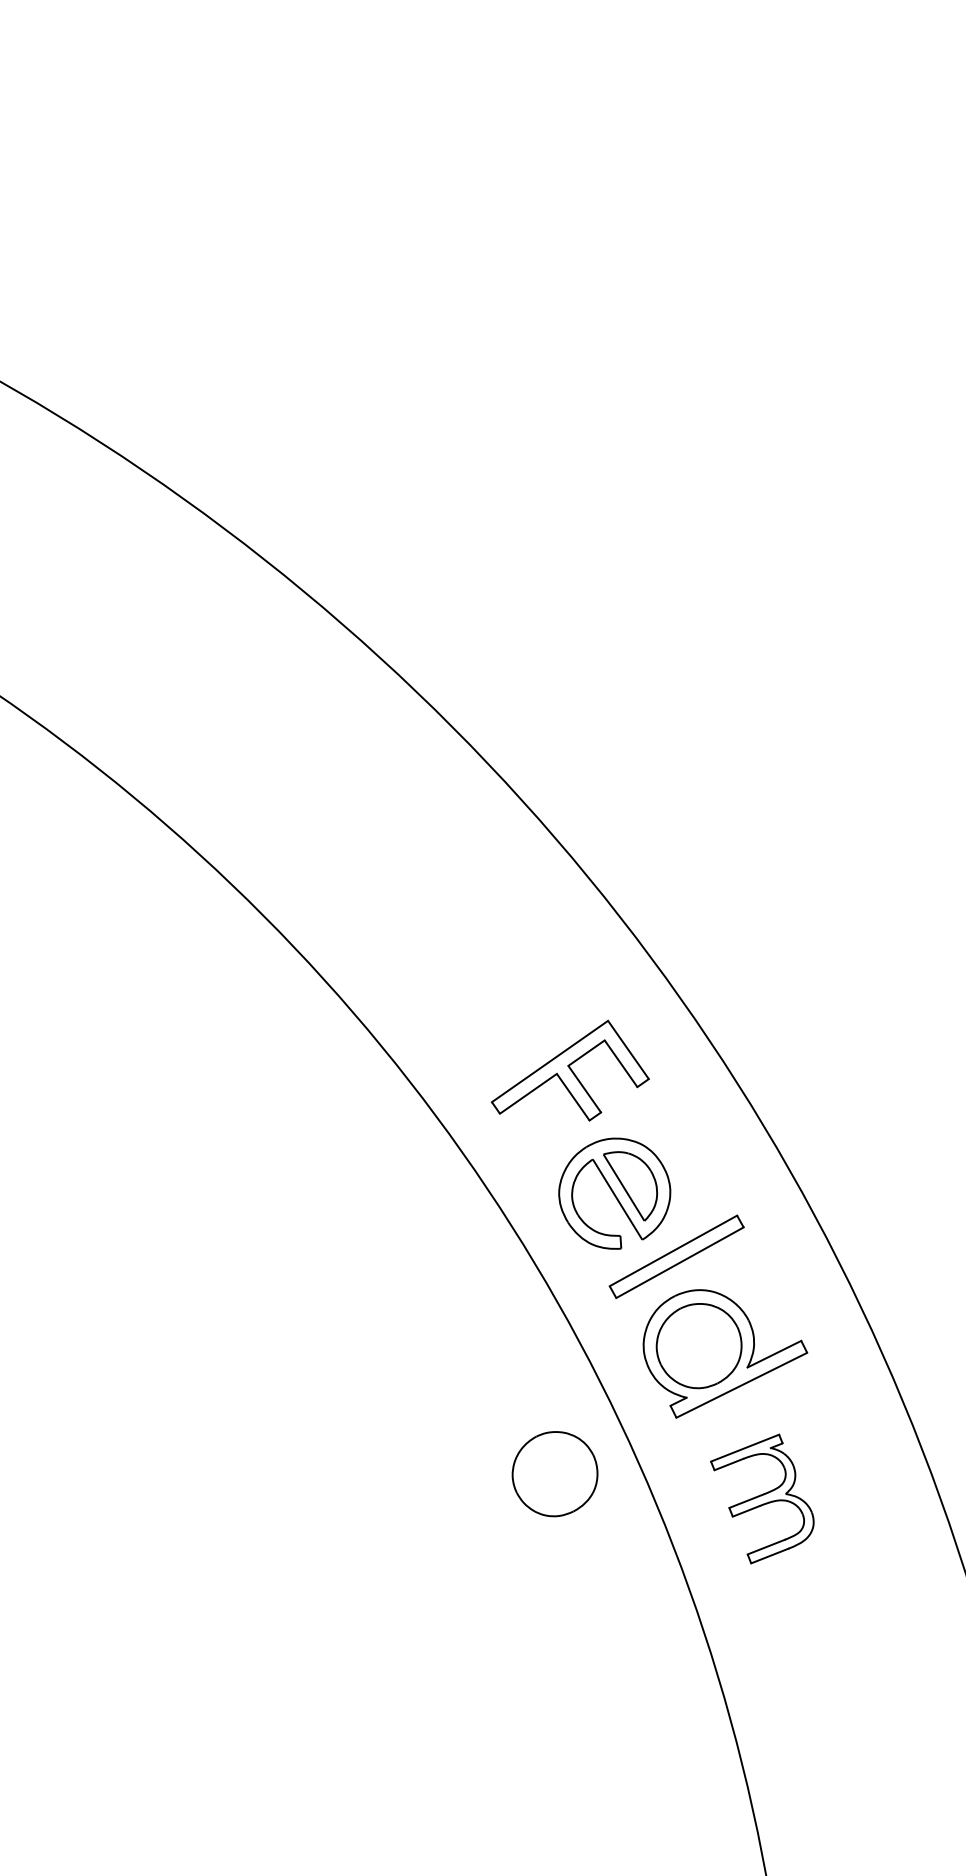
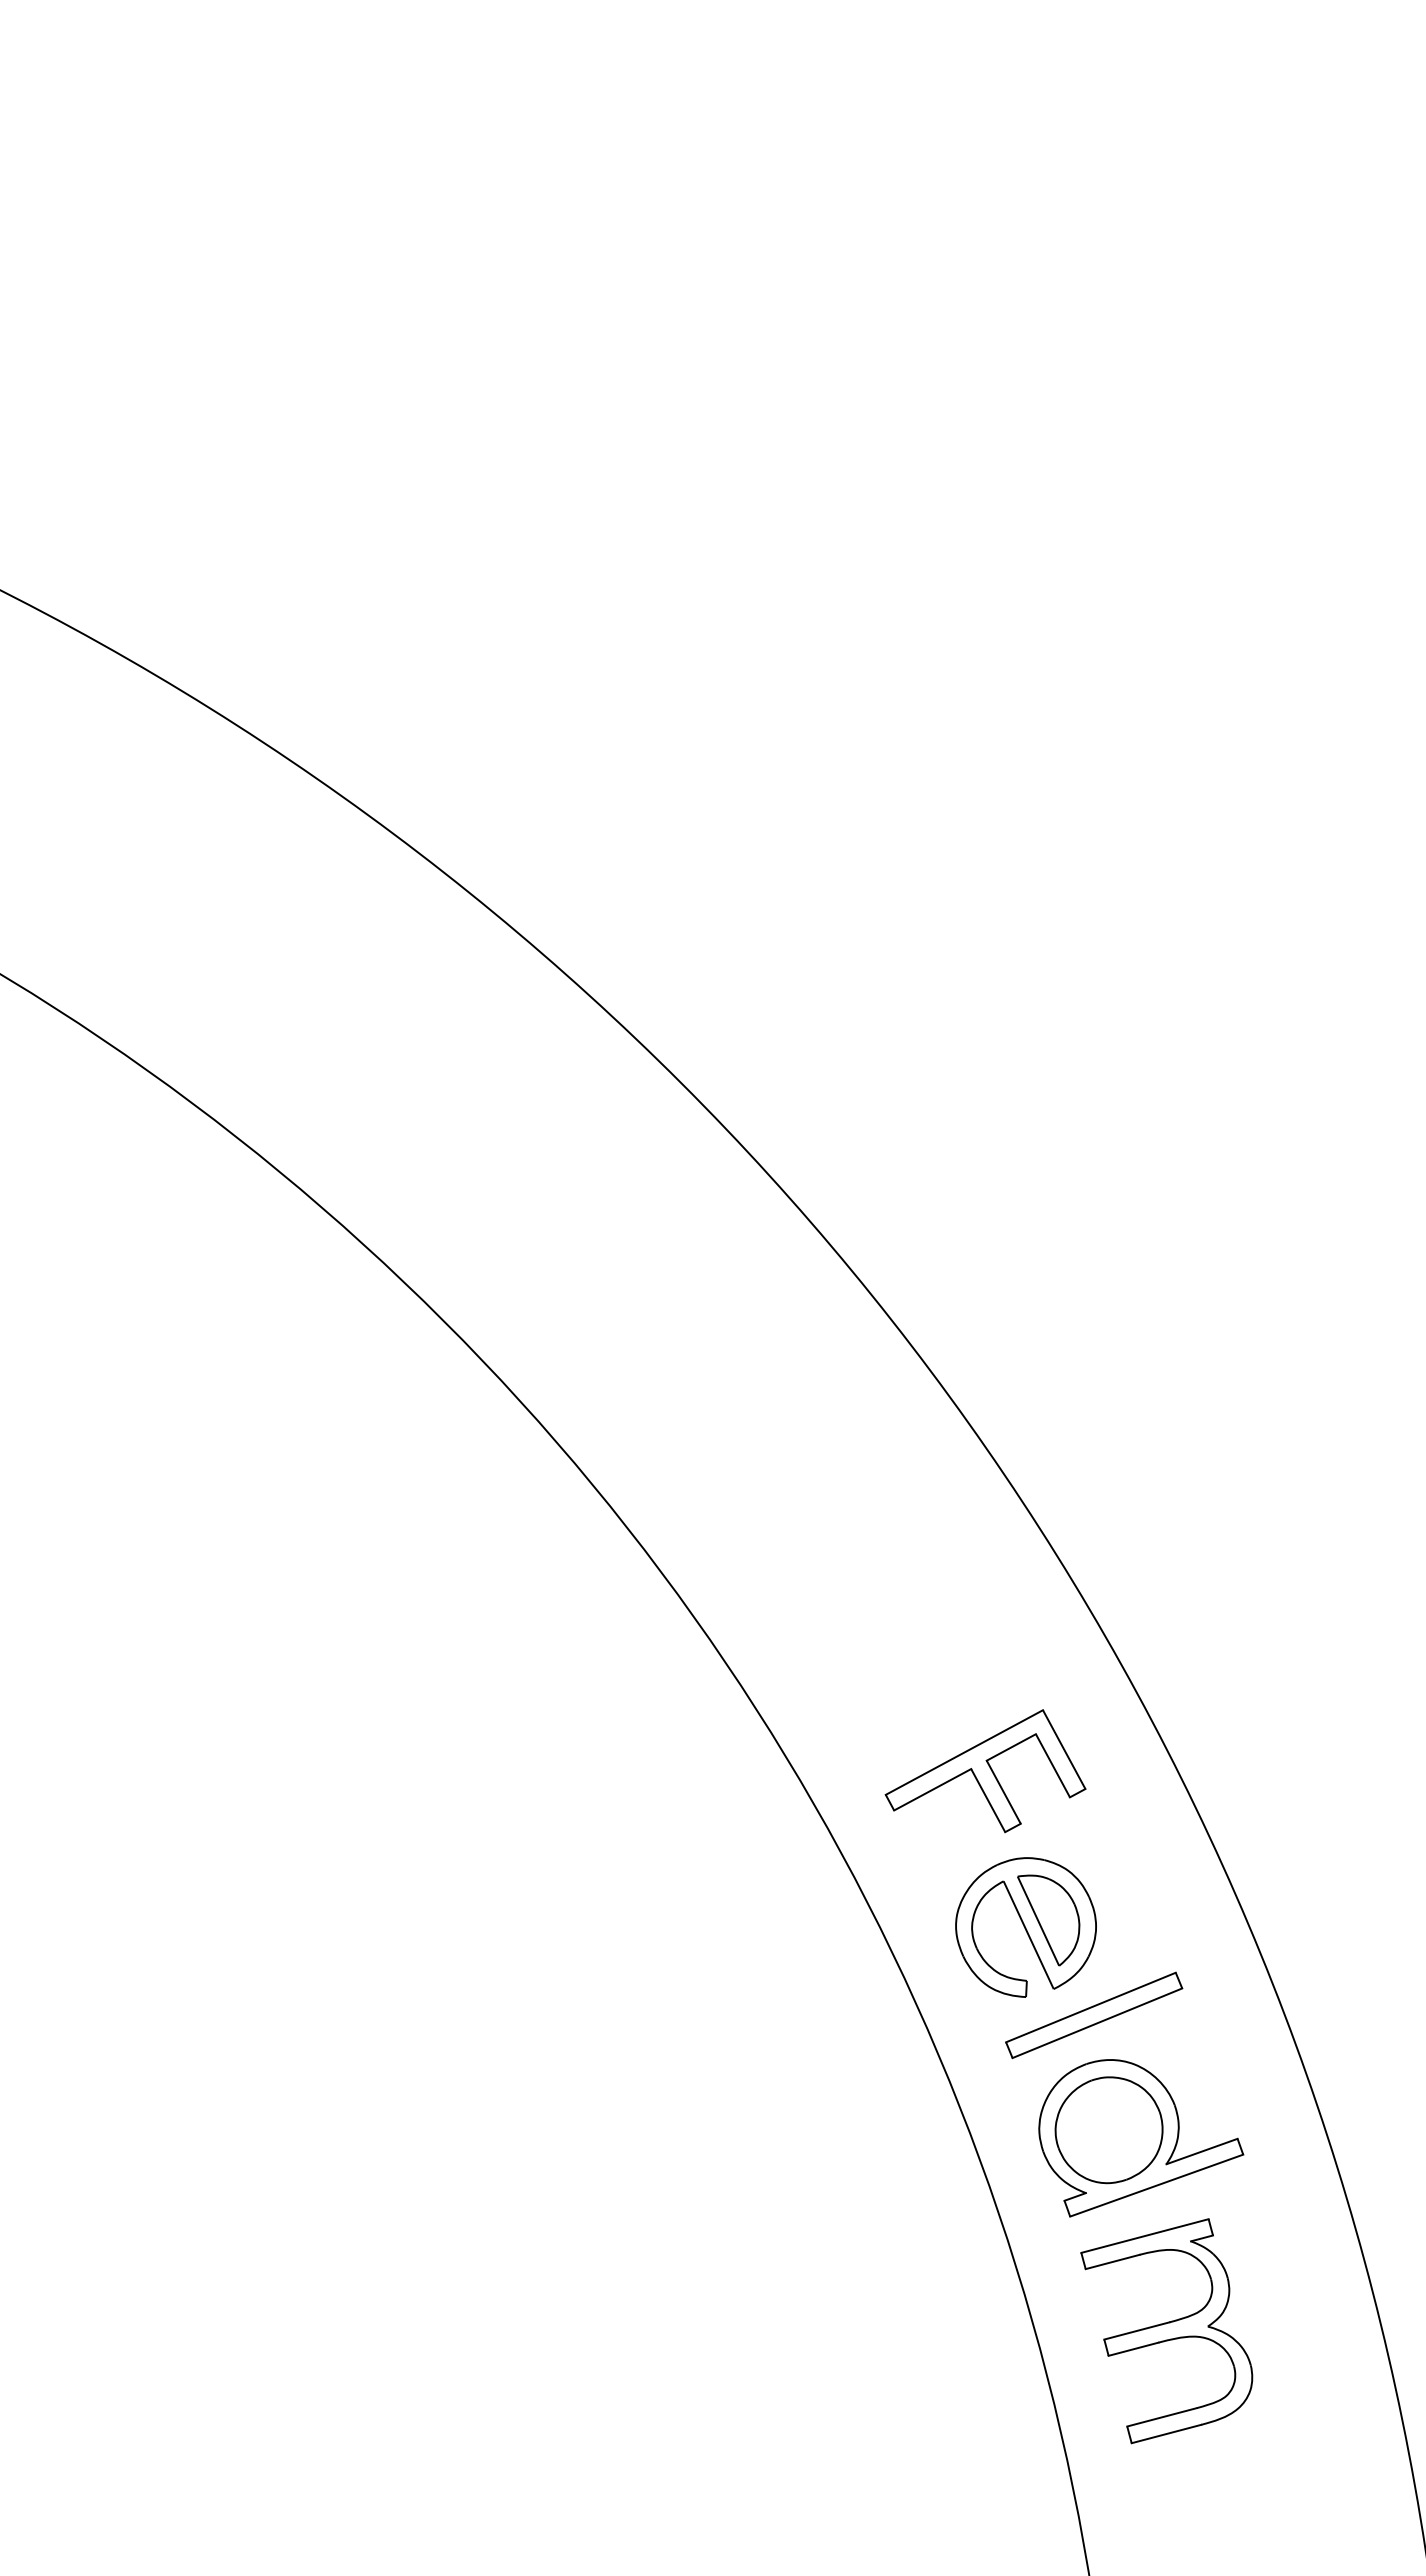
part: (554, 1474) -> (909, 2269), removed
part: (763, 1499) -> (1166, 2331), size x1.43

